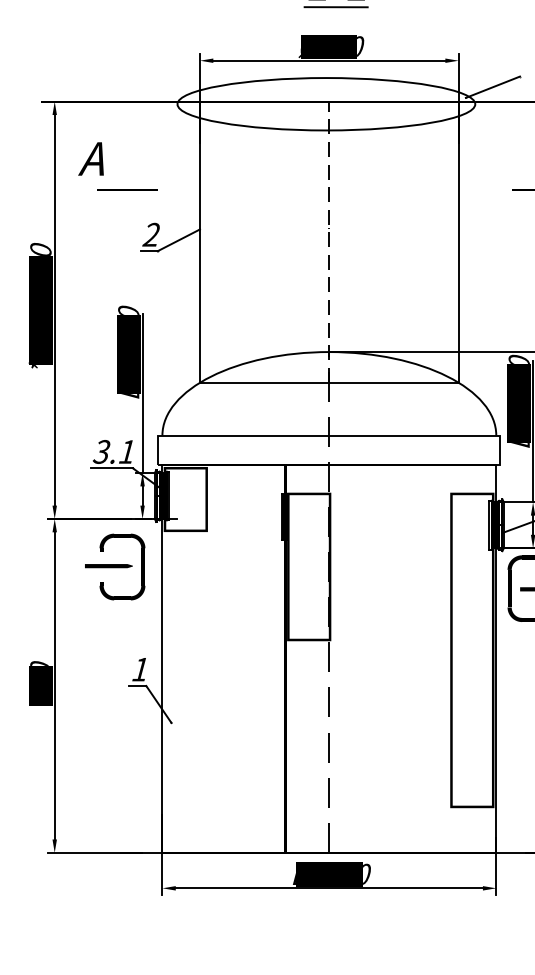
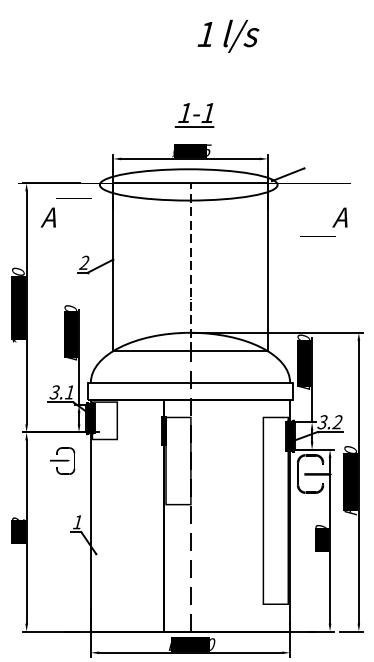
text: (361, 44) -> (209, 149), Ø620 -> Ø625
line: (126, 190) -> (73, 198), moved
part: (114, 566) -> (62, 460), size x0.7
text: (41, 663) -> (18, 518), 800 -> 802

